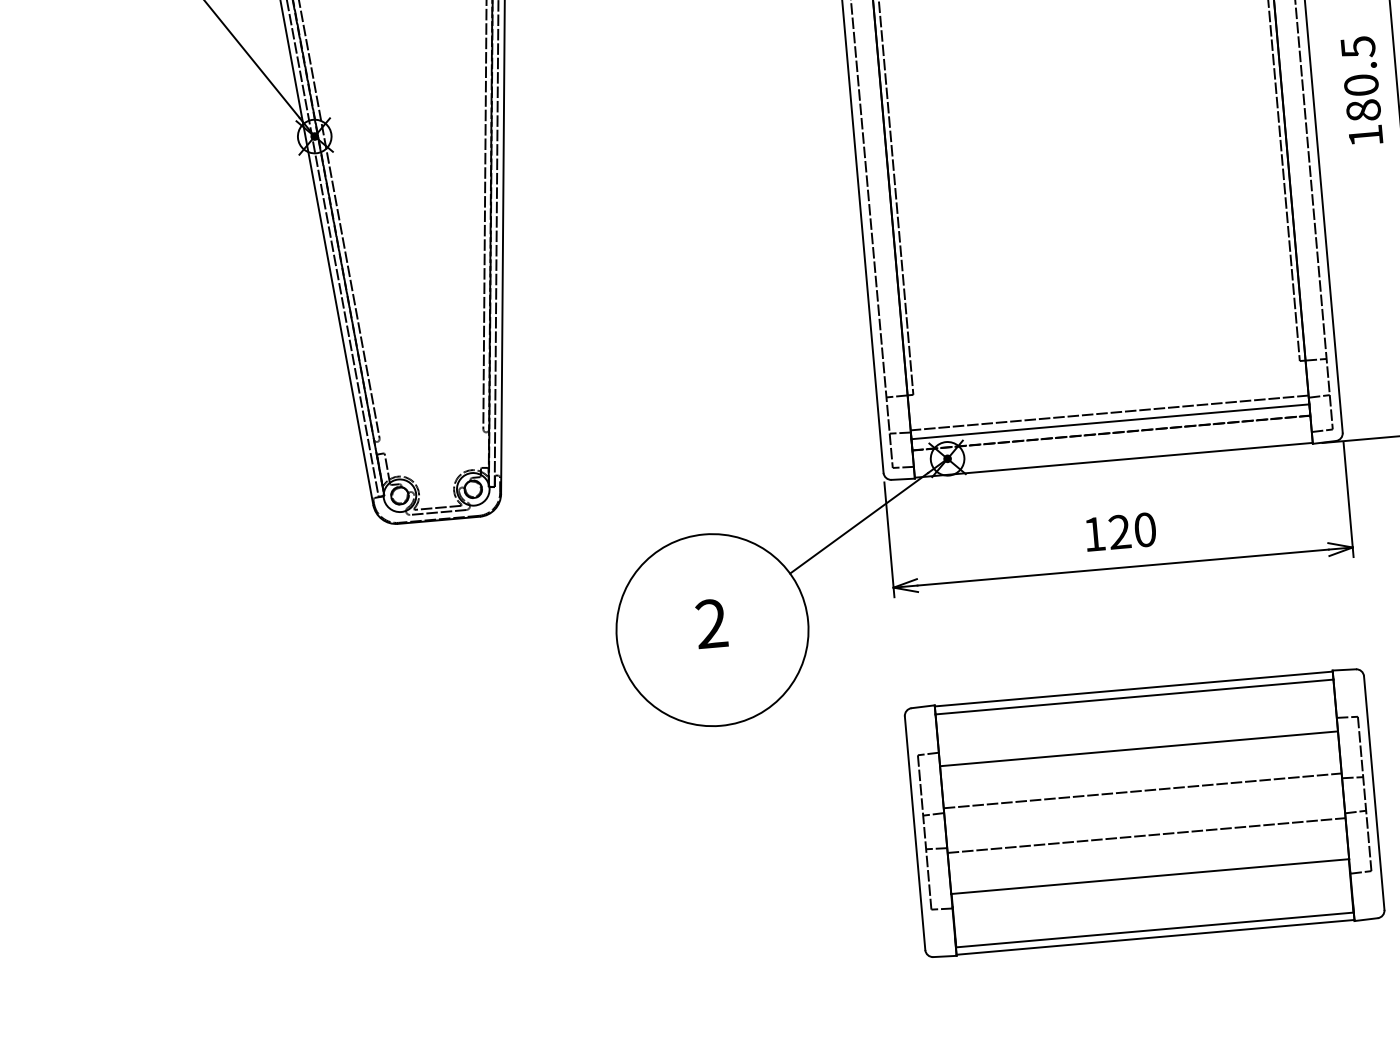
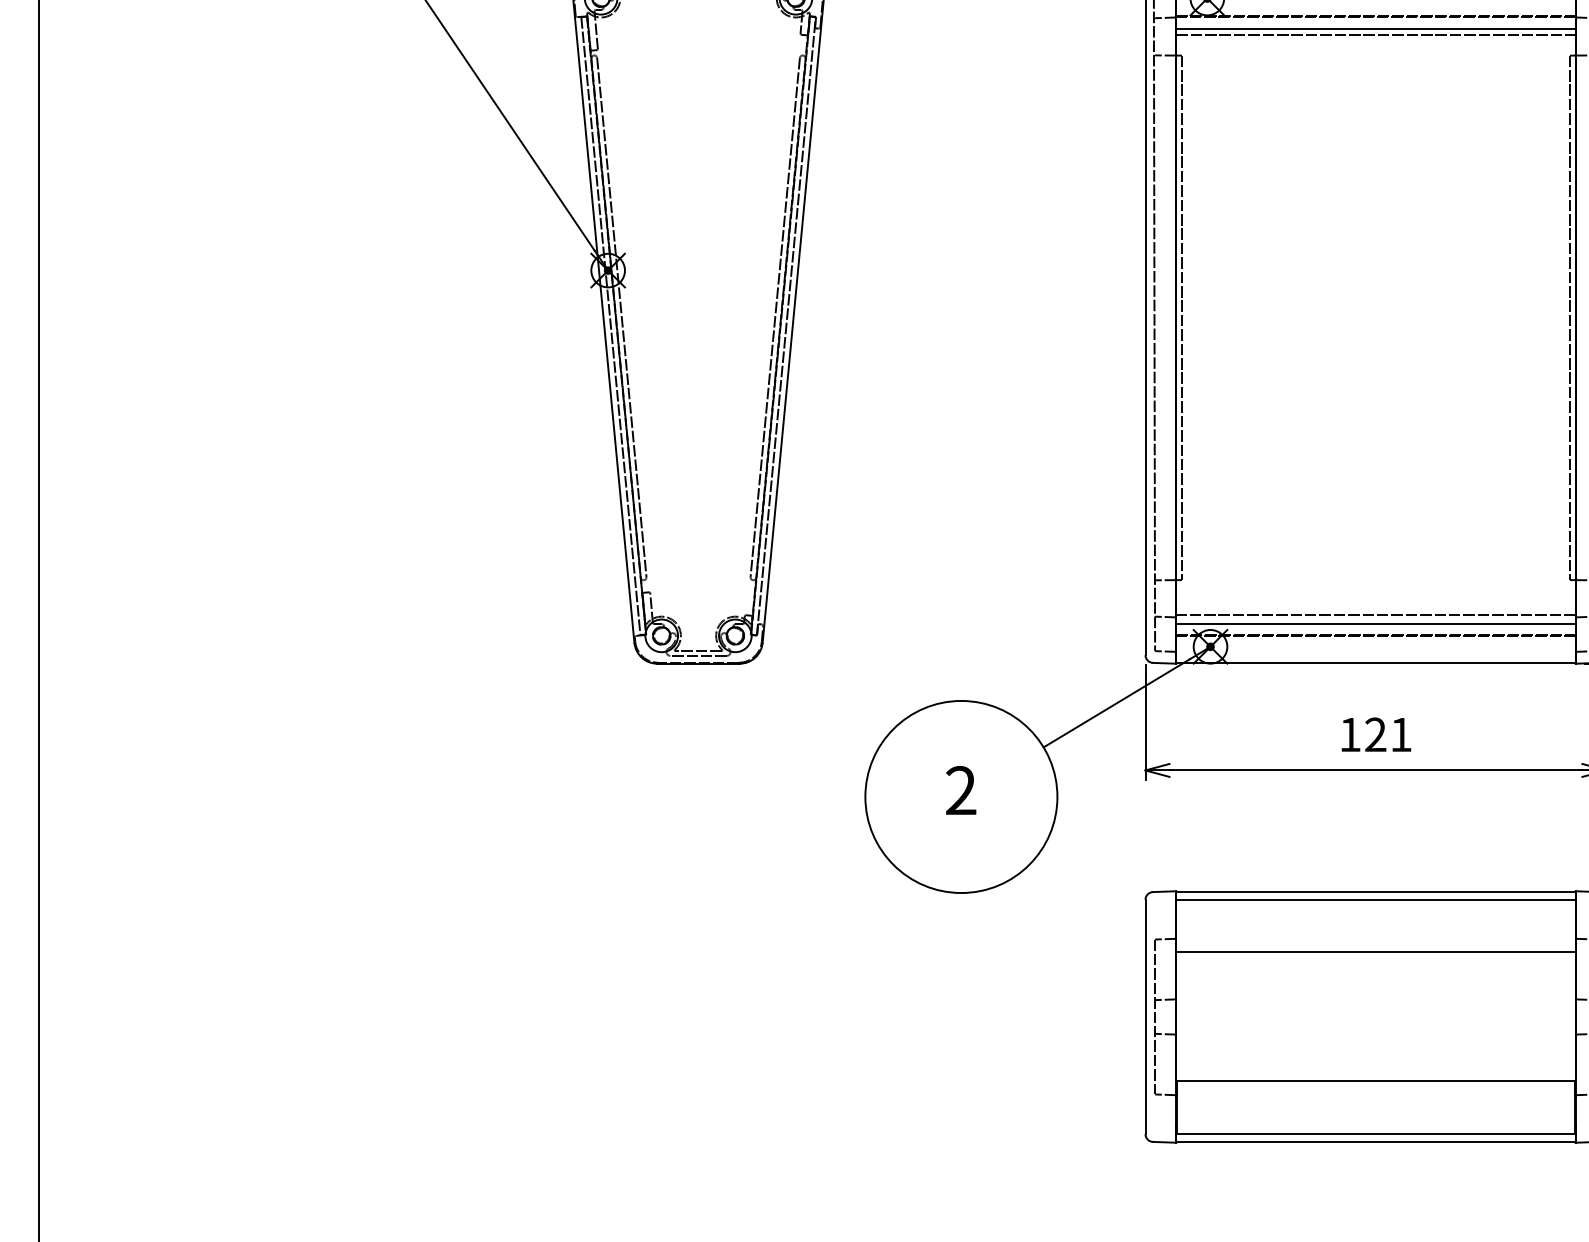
text: (1145, 529) -> (1401, 734), 120 -> 121
line: (1142, 790) -> (1375, 994), removed
line: (1146, 835) -> (1375, 1039), removed

